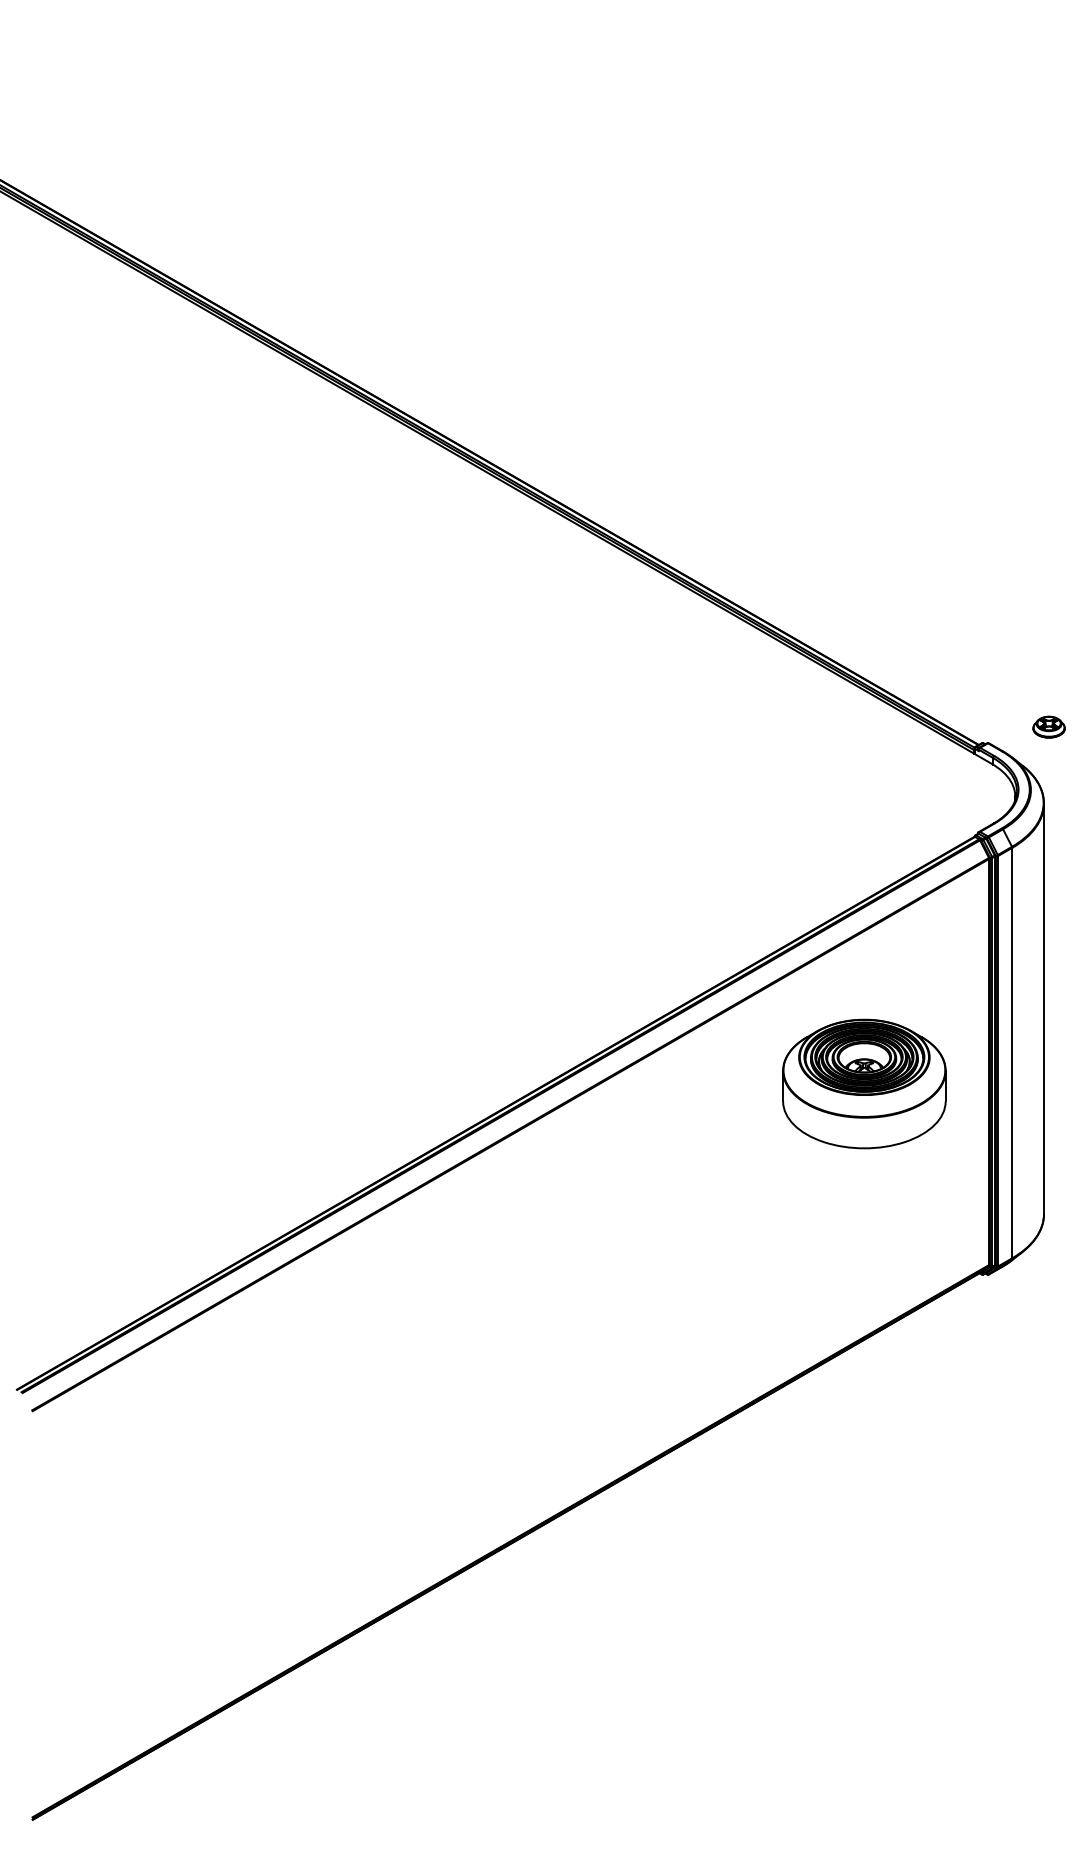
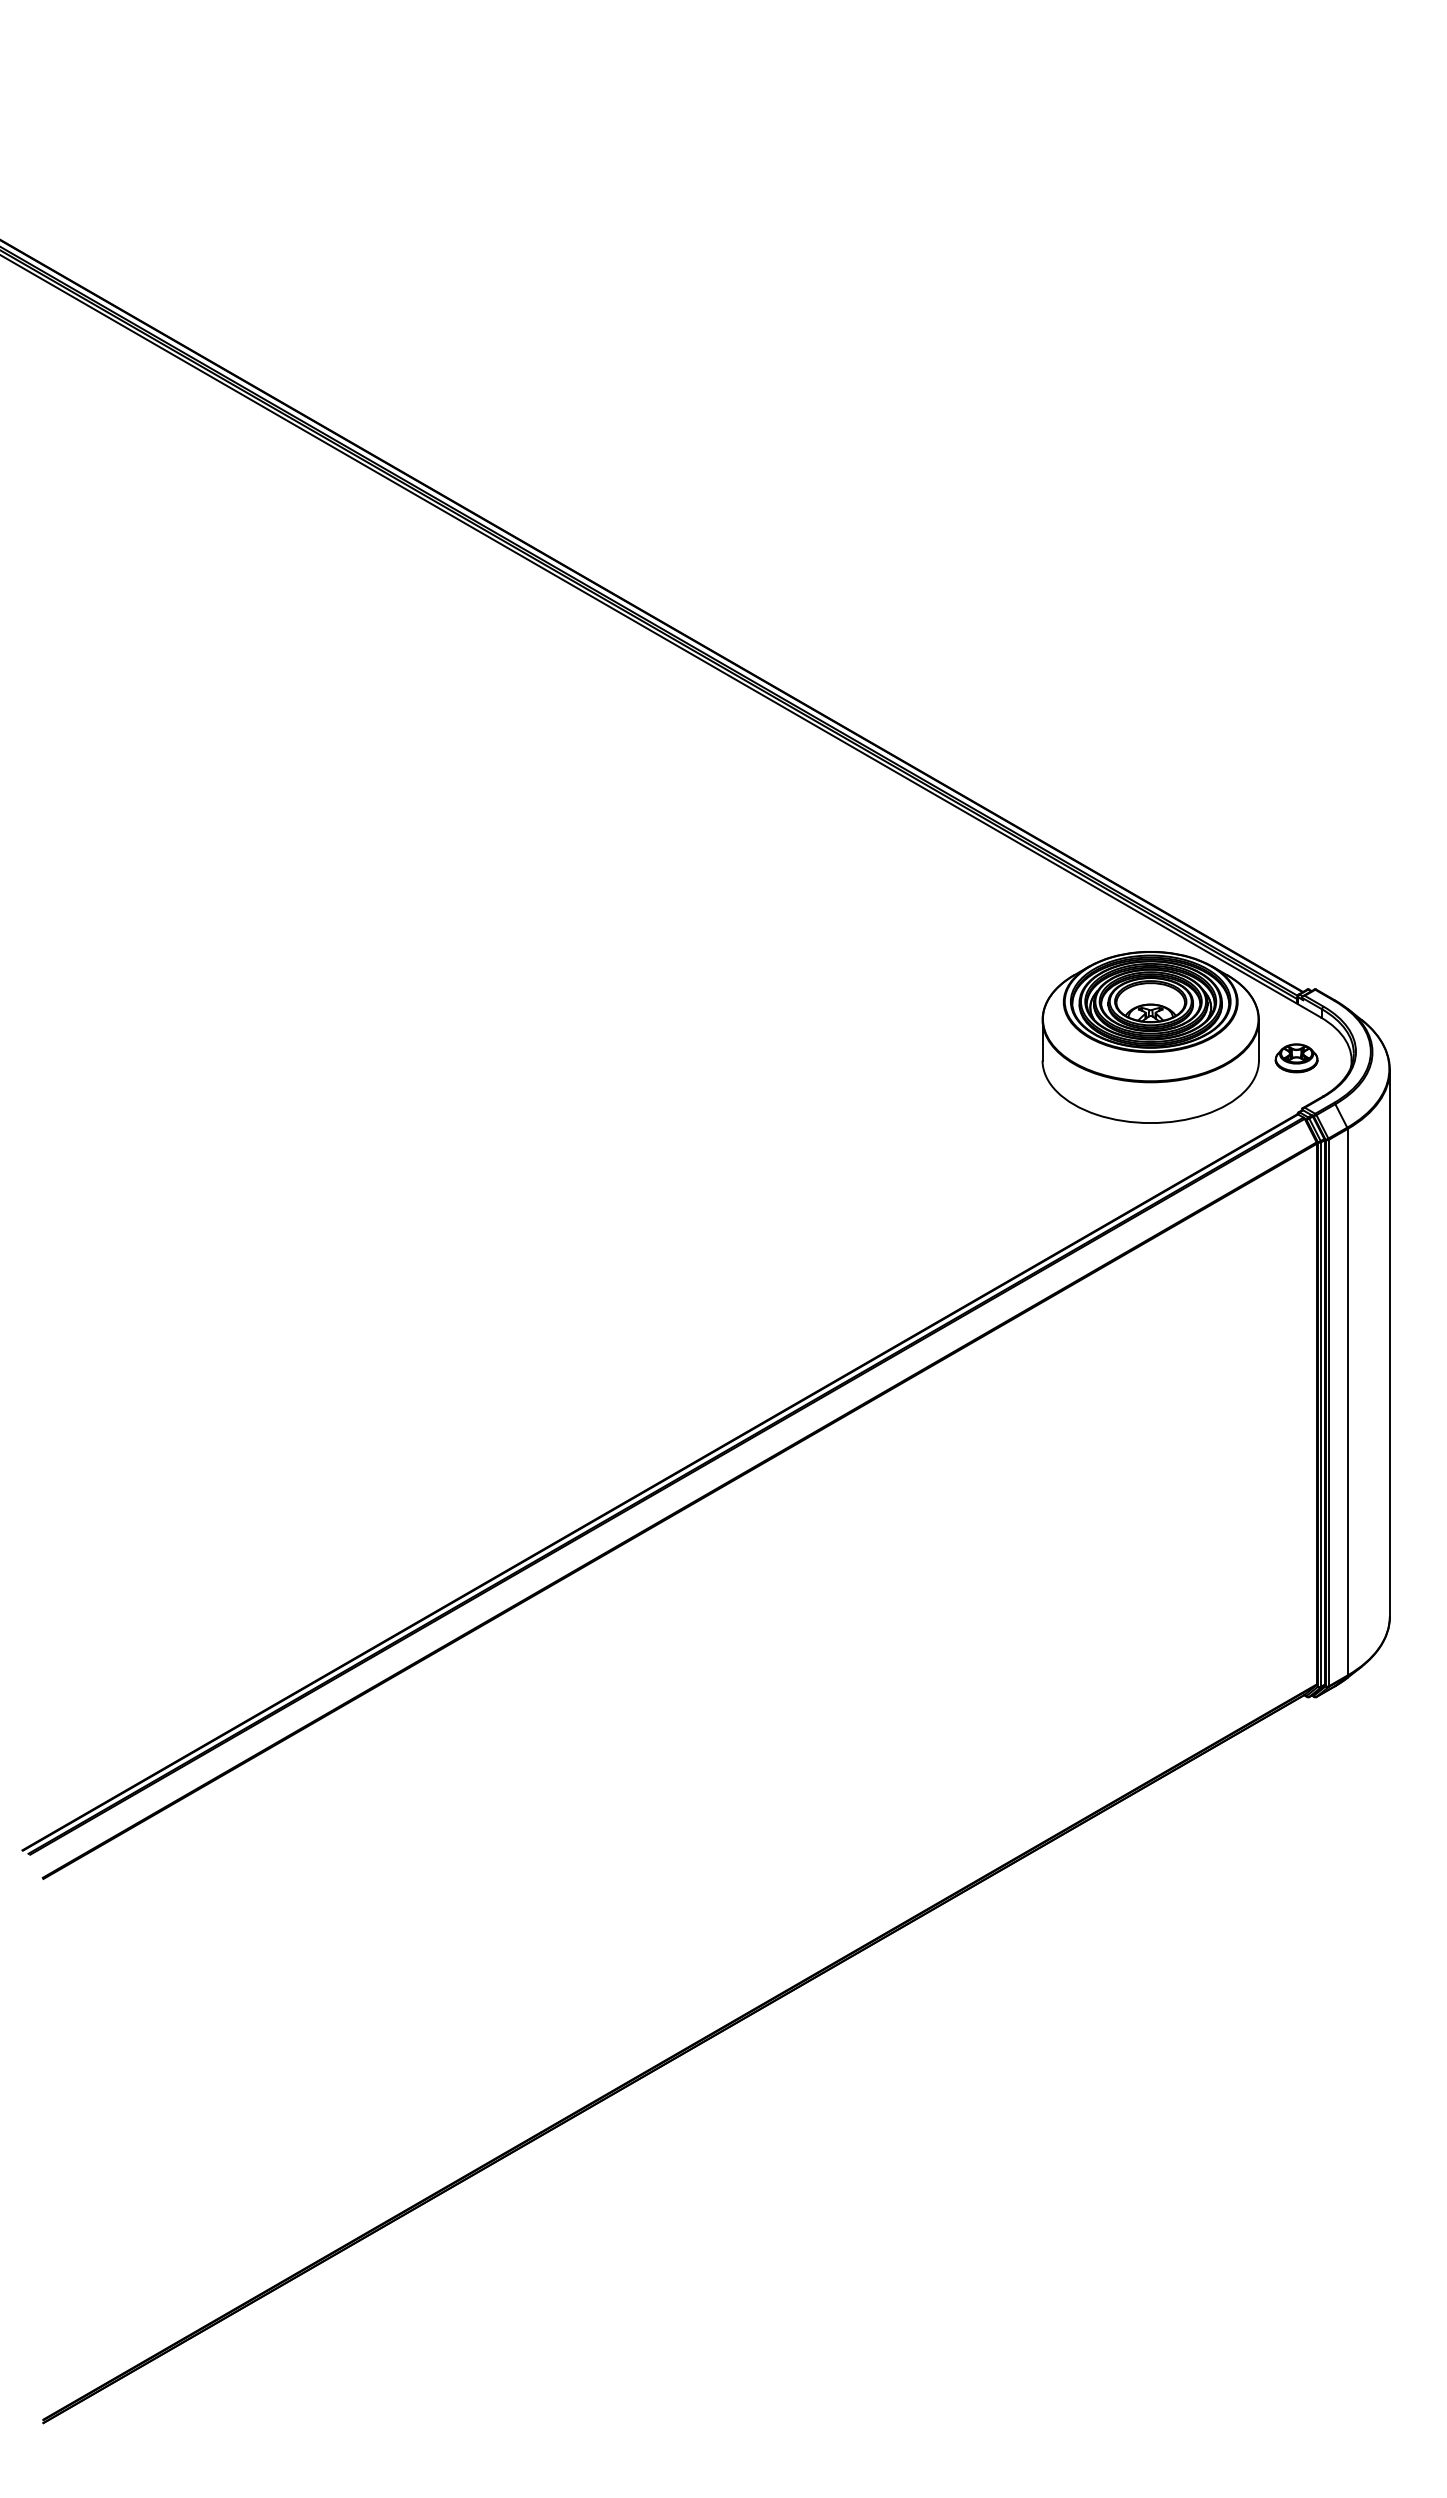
part: (1048, 727) -> (1296, 1058), moved
part: (864, 1084) -> (1150, 1037), moved

